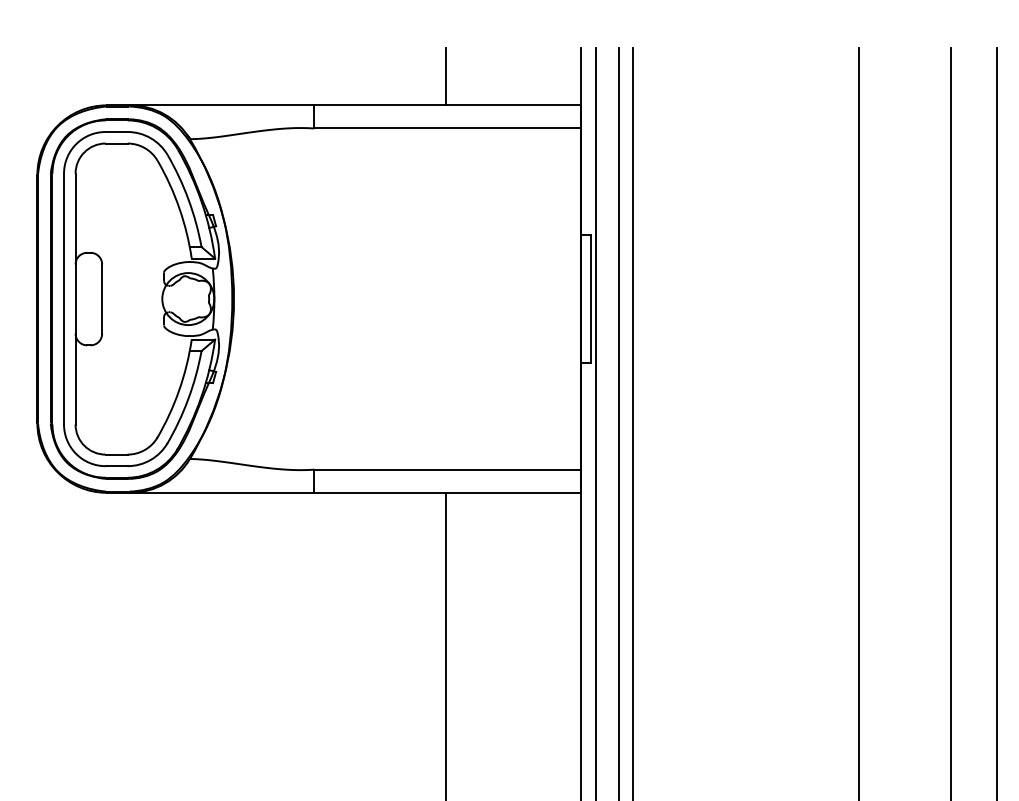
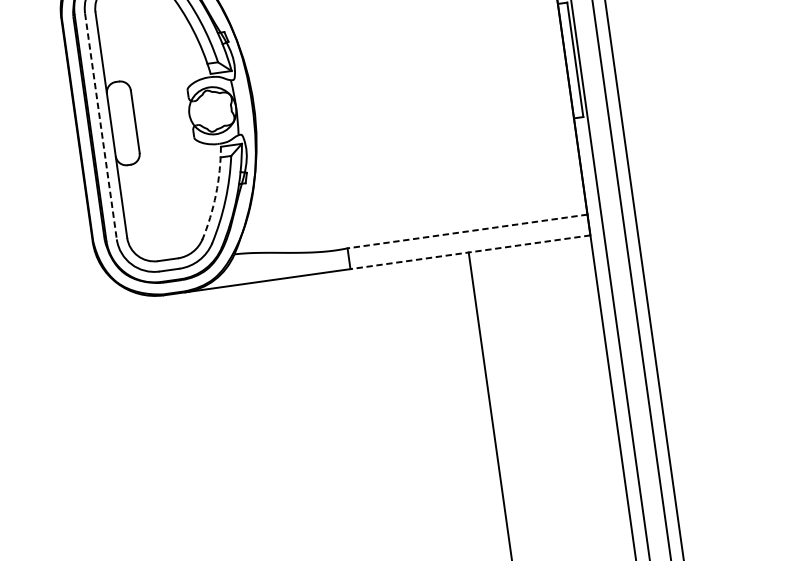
line: (64, 299) -> (101, 126), solid -> dashed
arc: (179, 390) -> (216, 194), solid -> dashed
line: (447, 469) -> (467, 231), solid -> dashed
line: (447, 492) -> (470, 252), solid -> dashed

